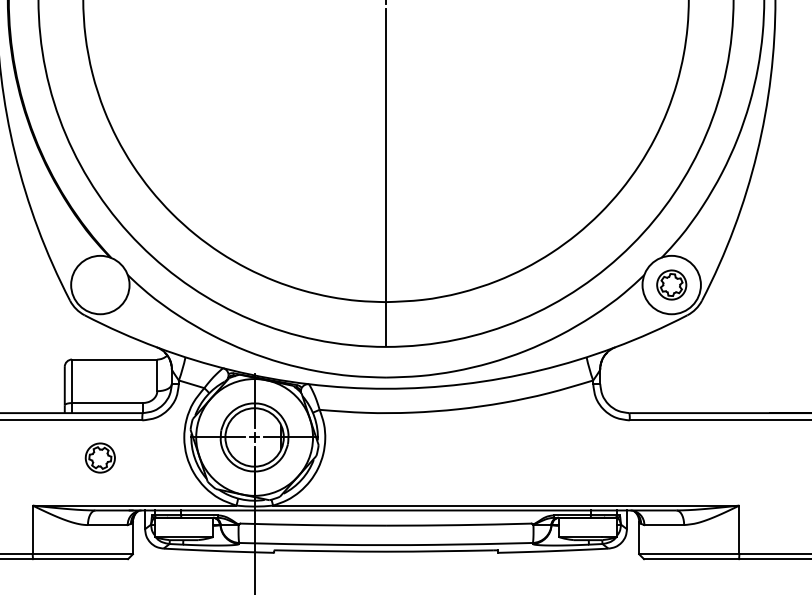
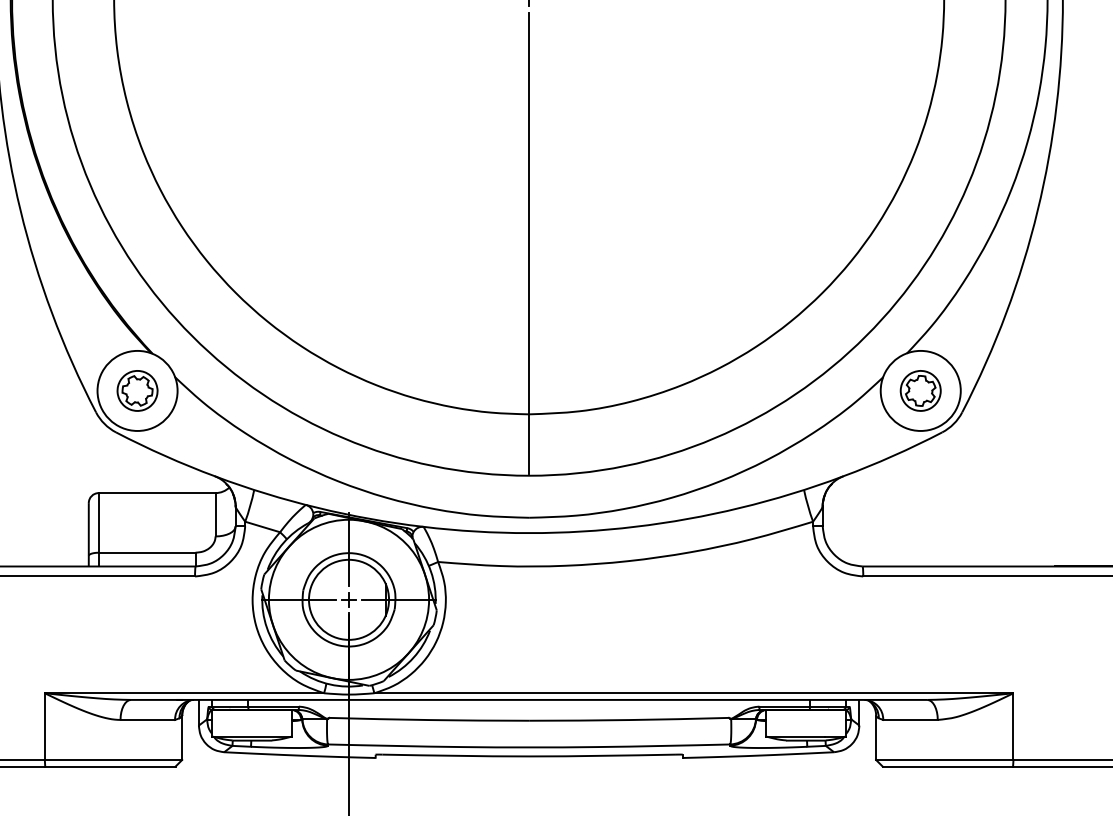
part: (99, 457) -> (136, 390), moved

